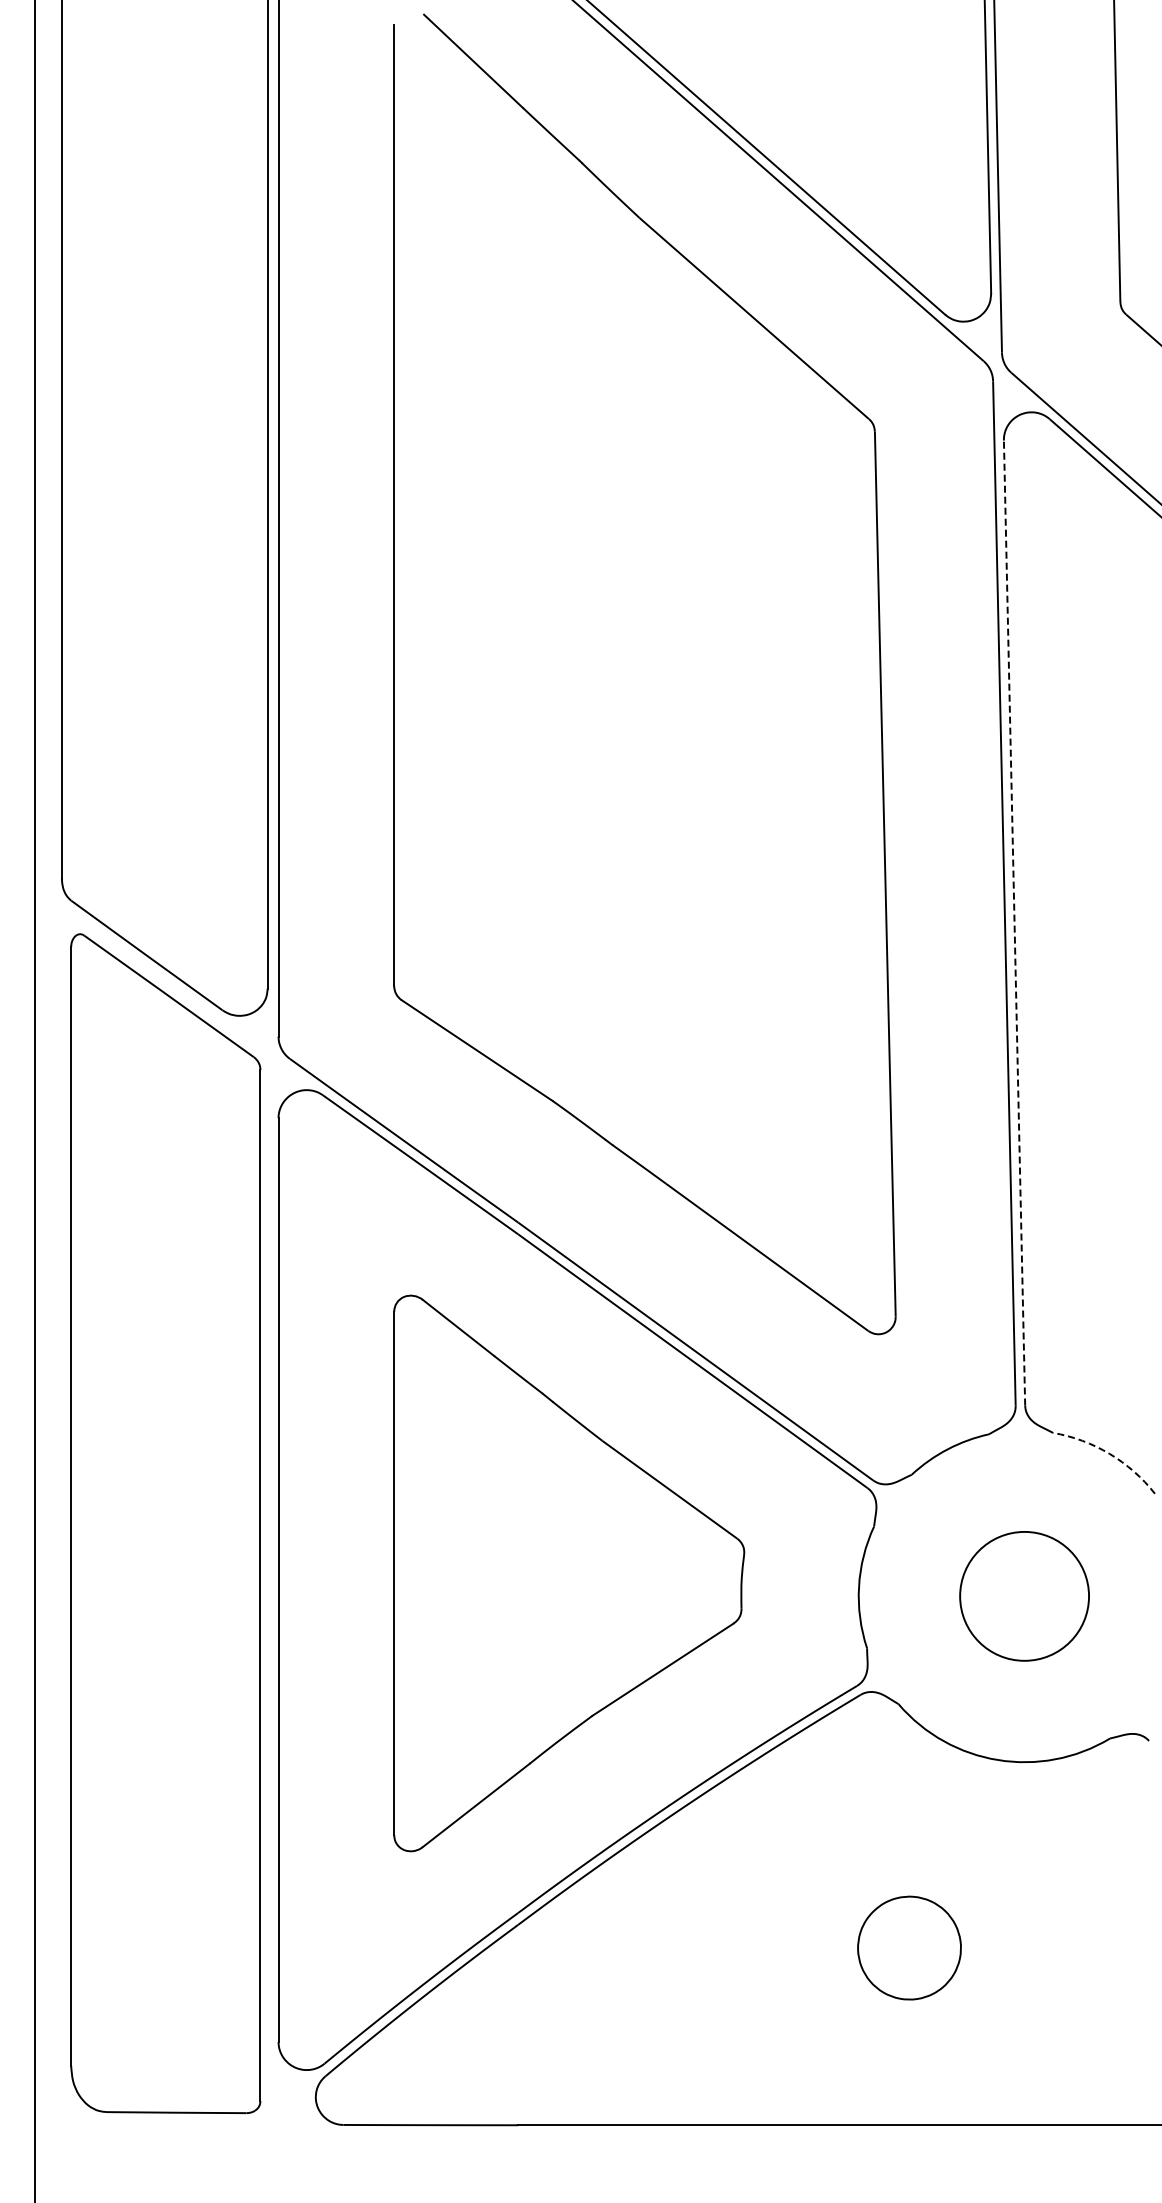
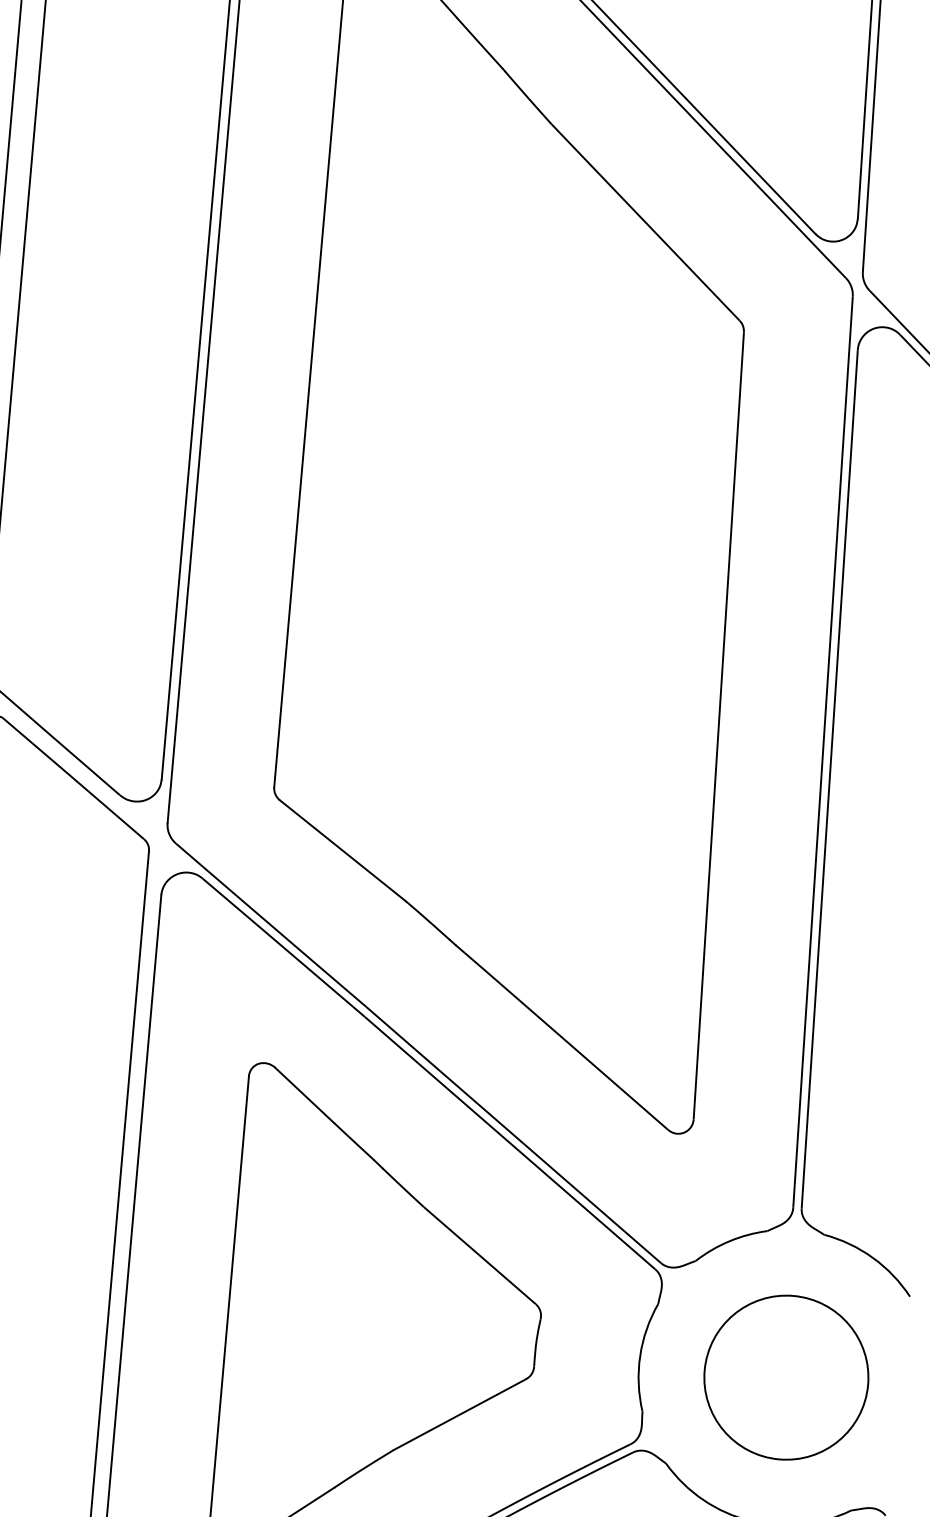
line: (1014, 922) -> (829, 778), dashed -> solid
arc: (1109, 1453) -> (872, 1257), dashed -> solid
circle: (1024, 1596) -> (786, 1377), size x1.43

